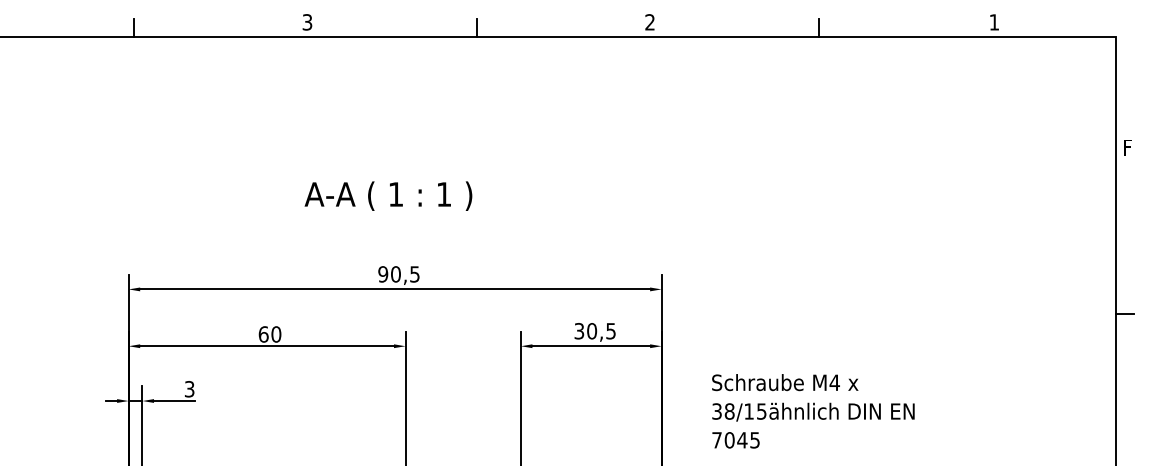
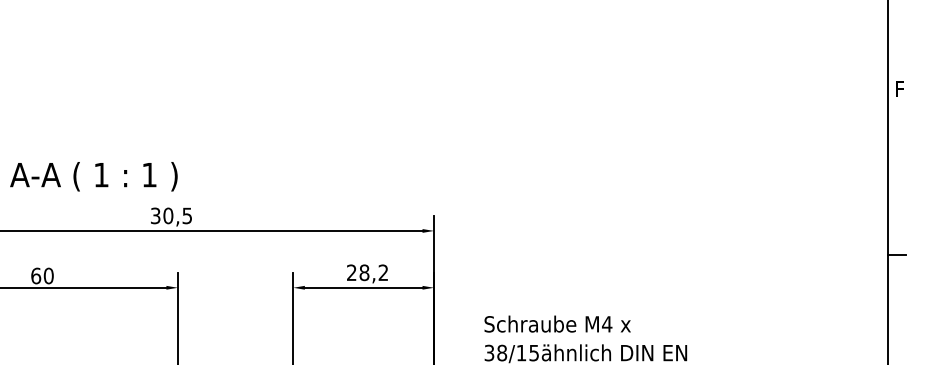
text: (388, 195) -> (93, 176), moved
text: (383, 274) -> (155, 216), 90,5 -> 30,5
text: (594, 331) -> (366, 273), 30,5 -> 28,2

